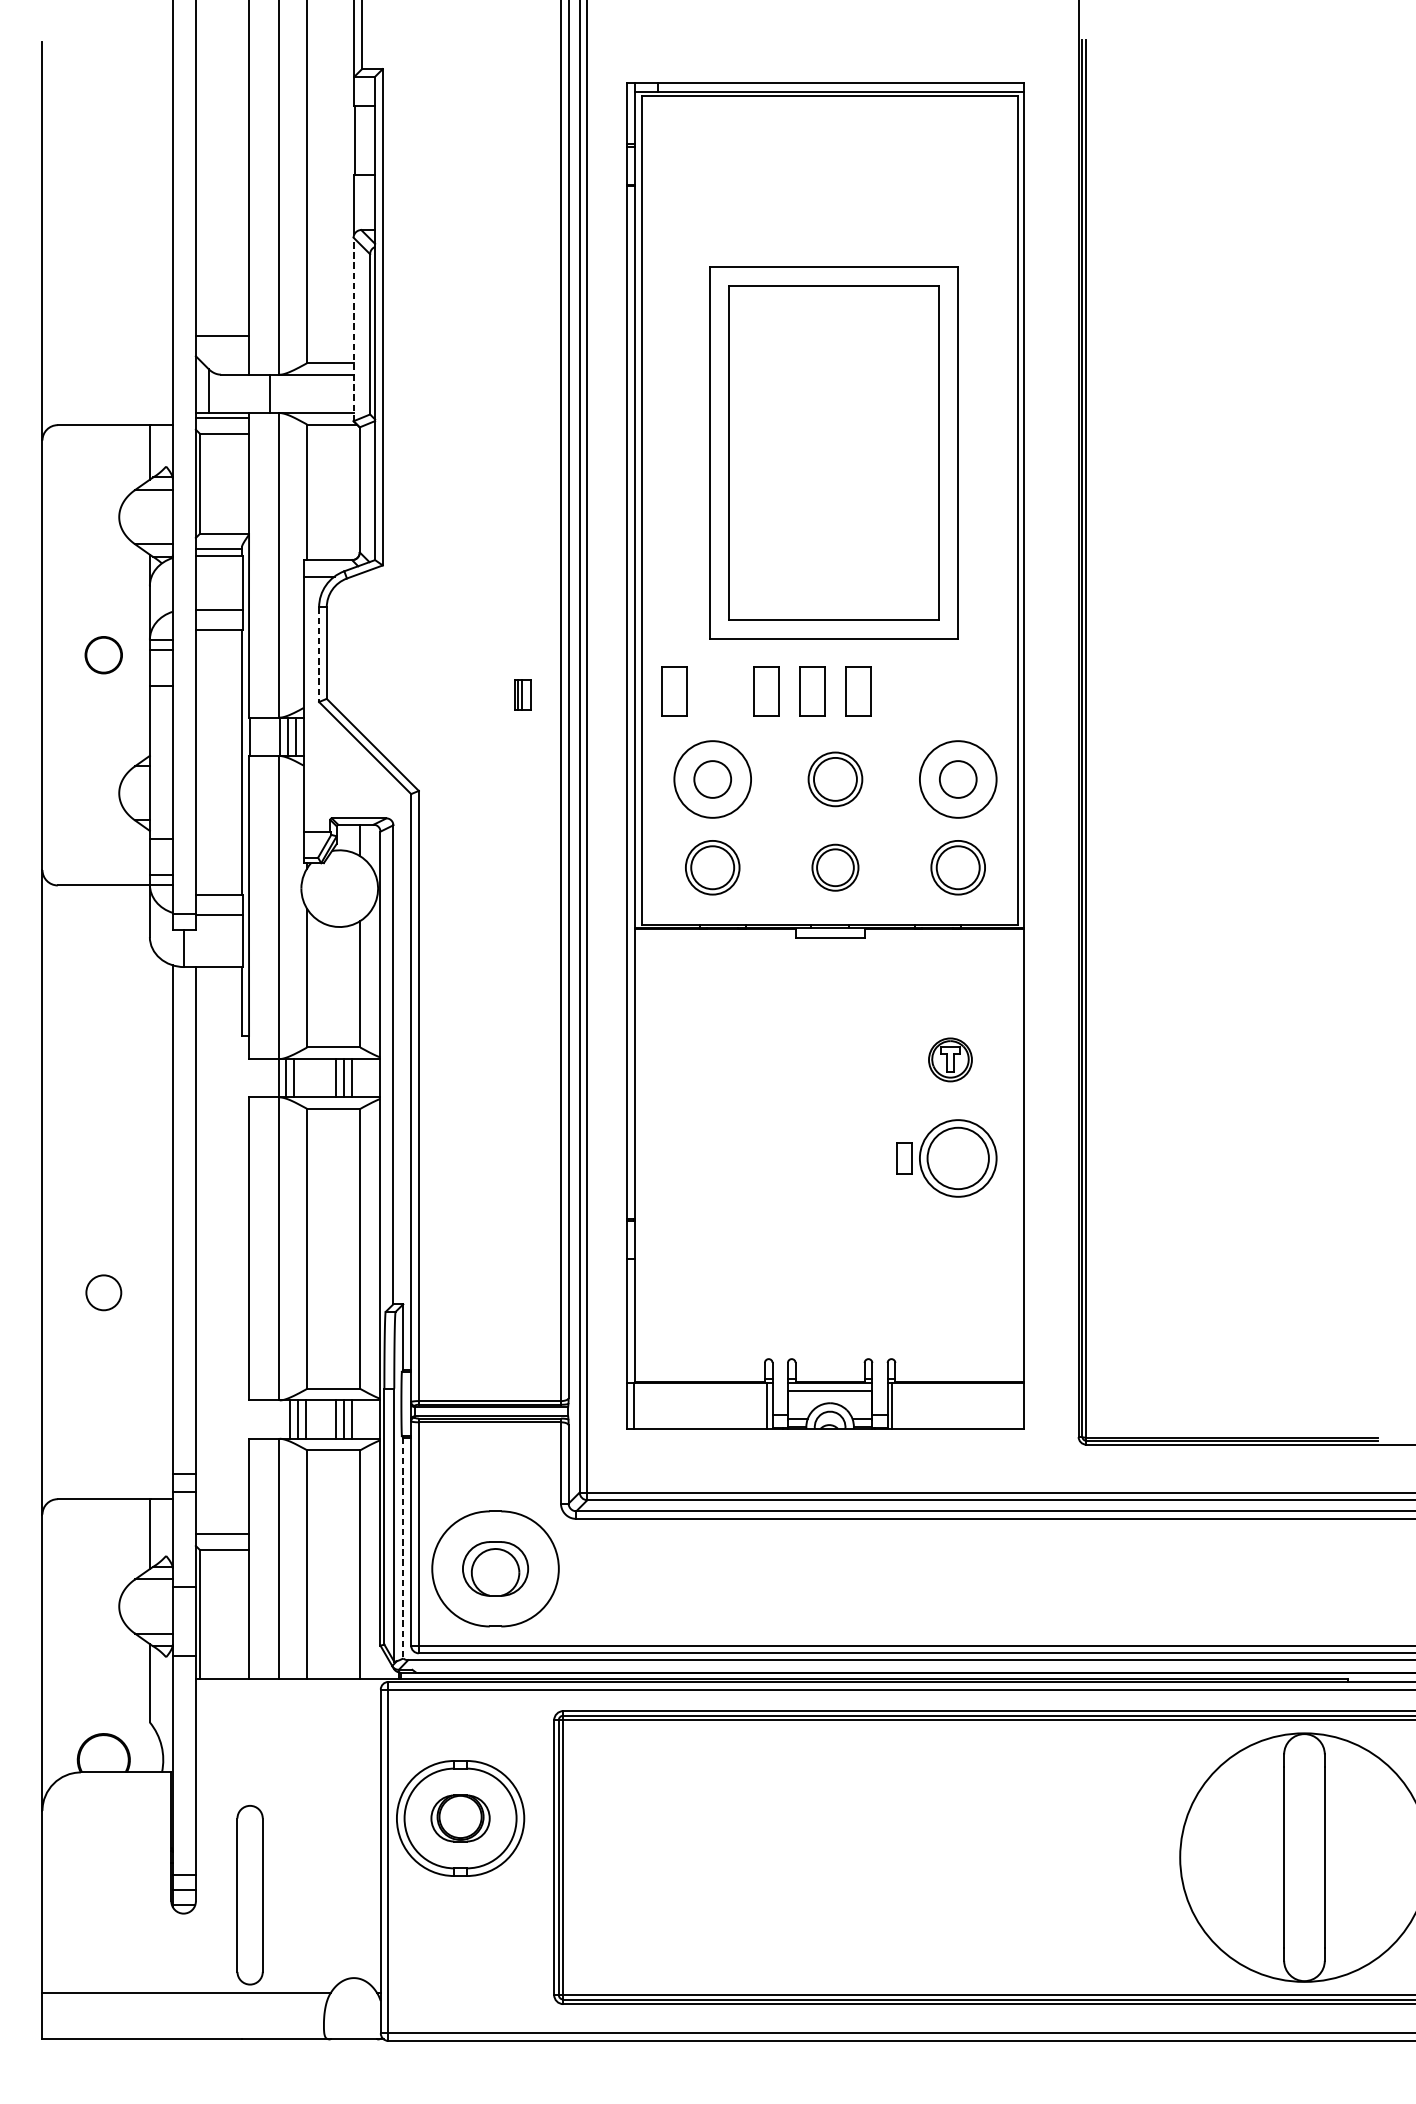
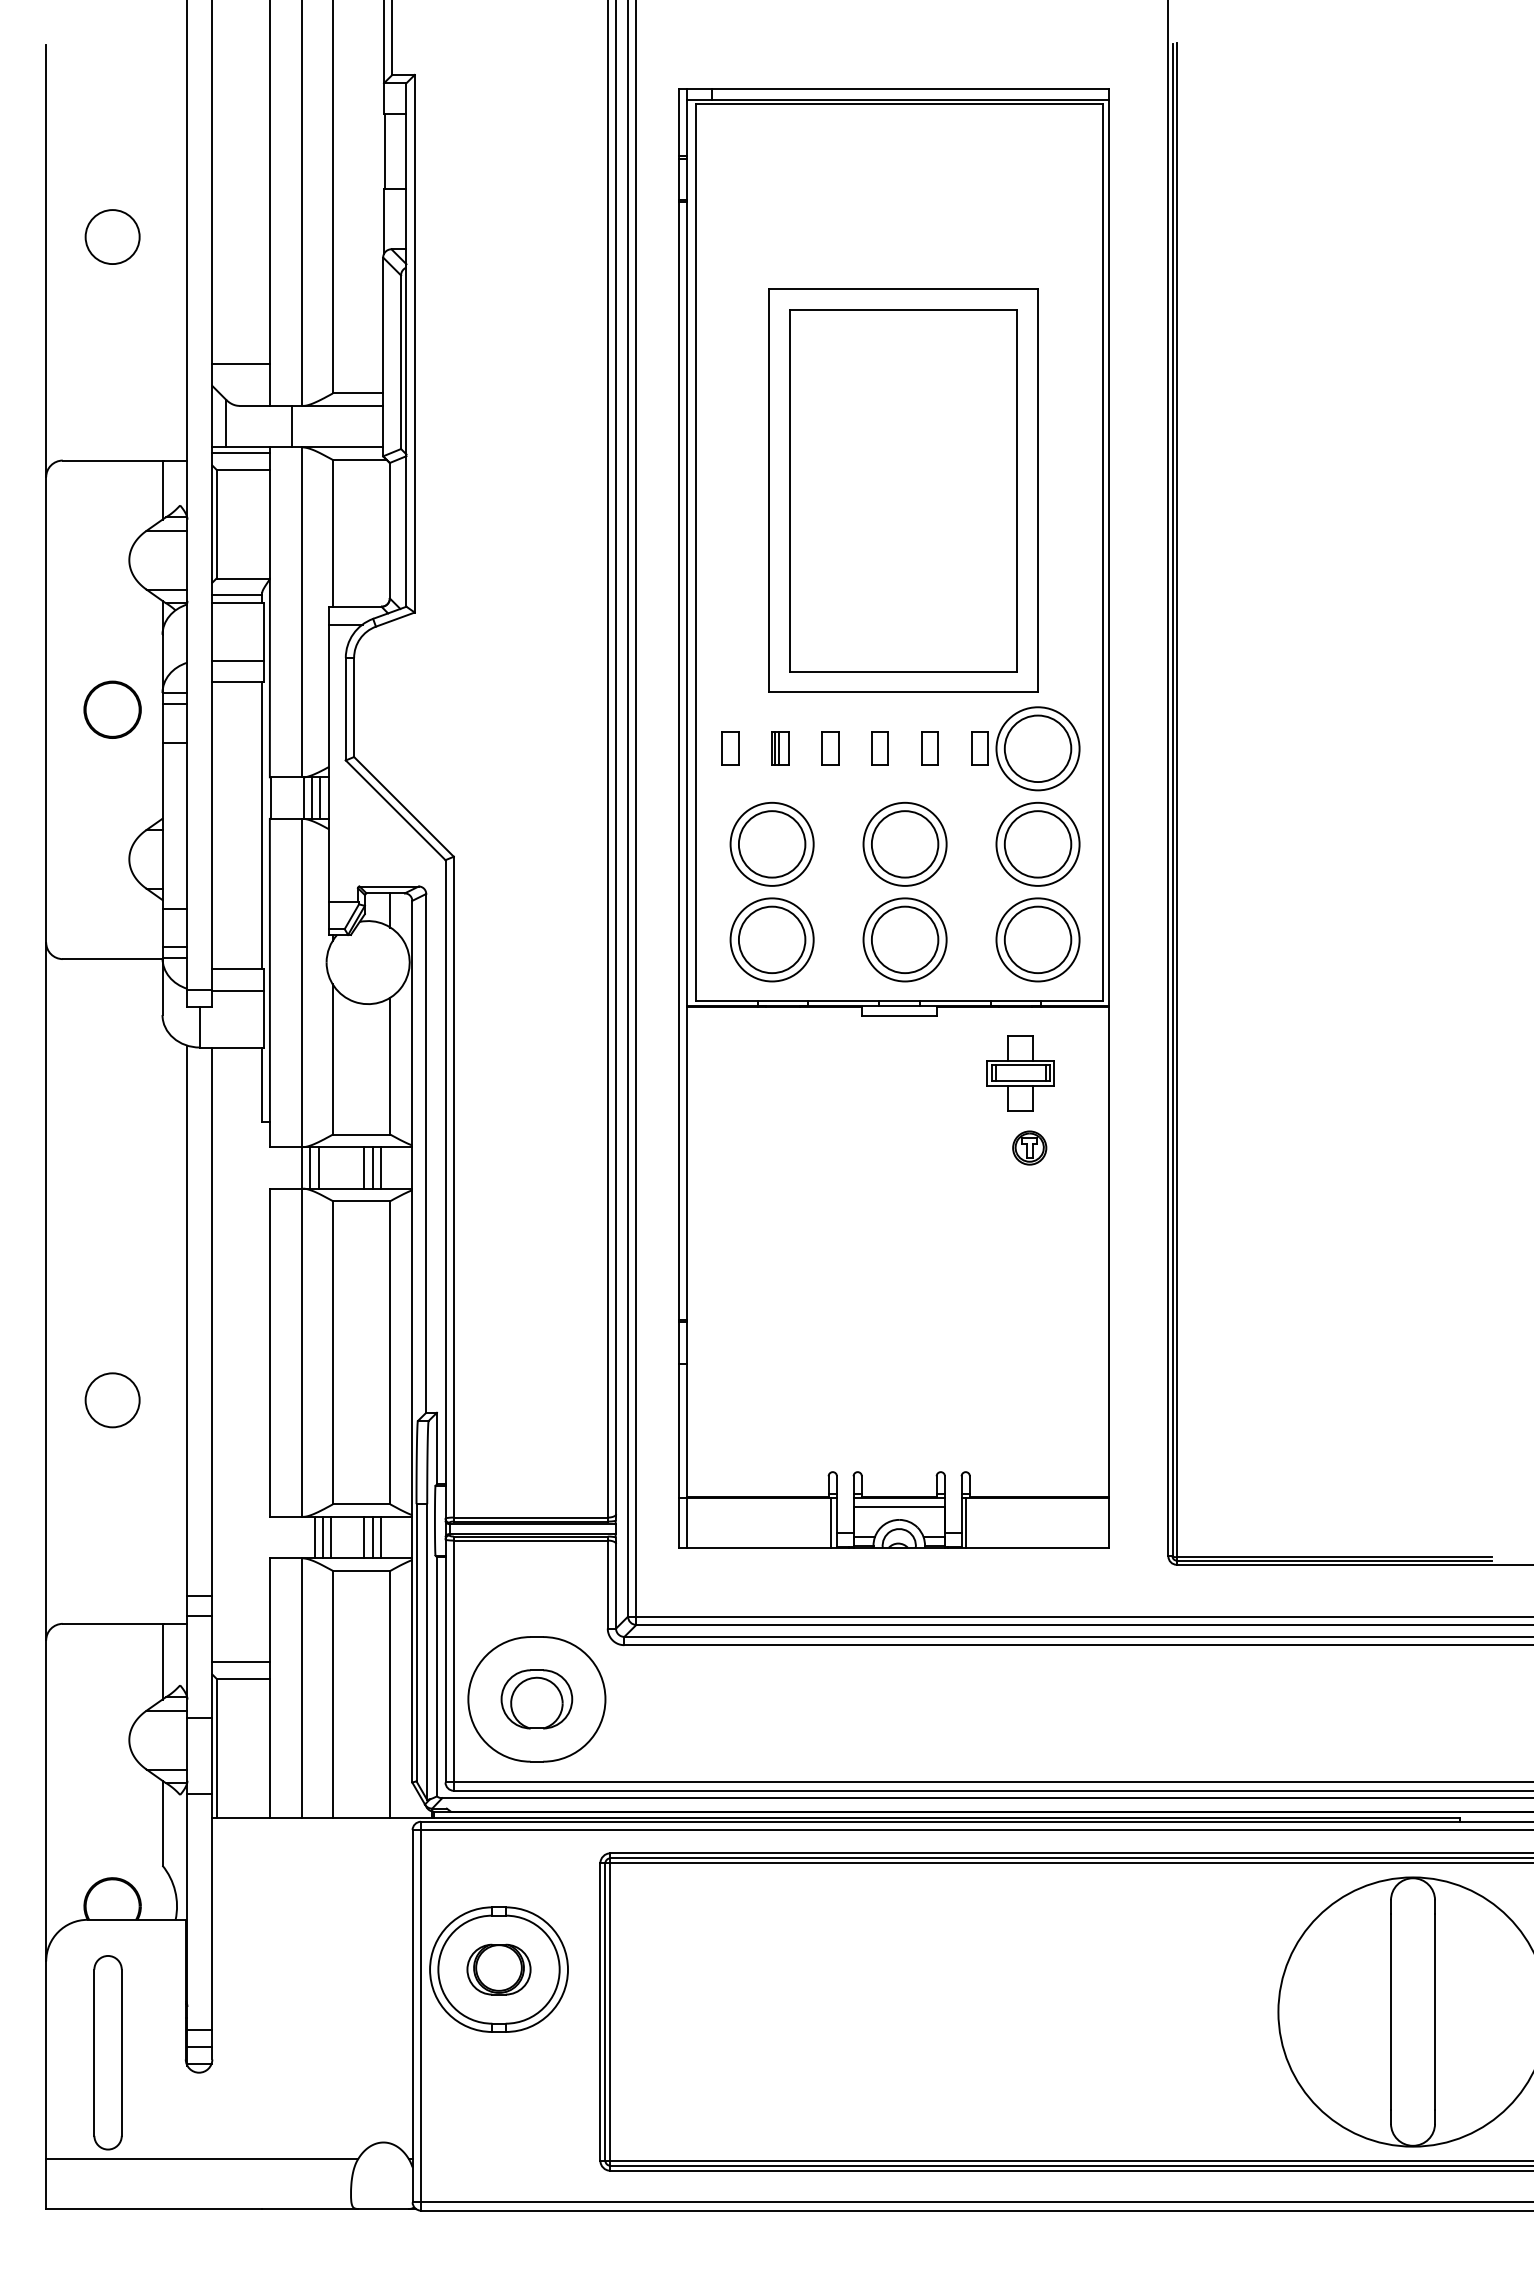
circle: (103, 218) -> (112, 236), added
line: (353, 329) -> (383, 356), dashed -> solid
part: (103, 654) -> (112, 709), size x1.43
line: (318, 654) -> (345, 709), dashed -> solid
part: (674, 690) -> (730, 748), size x0.62
part: (766, 690) -> (830, 748), size x0.62
part: (811, 690) -> (879, 748), size x0.62
part: (858, 690) -> (929, 748), size x0.62
part: (522, 694) -> (780, 748), moved
part: (834, 778) -> (904, 843), size x1.43
circle: (712, 779) -> (771, 844), size x1.67
circle: (957, 779) -> (1037, 844), size x1.67
part: (712, 867) -> (771, 939), size x1.43
part: (834, 867) -> (904, 939), size x1.67
part: (957, 867) -> (1037, 939), size x1.43
part: (942, 991) -> (1020, 1073), added
part: (950, 1059) -> (1029, 1147), size x0.71
part: (946, 1158) -> (1025, 748), moved
circle: (103, 1292) -> (112, 1400), size x1.43
line: (402, 1547) -> (436, 1676), dashed -> solid
part: (249, 1894) -> (107, 2052), moved

